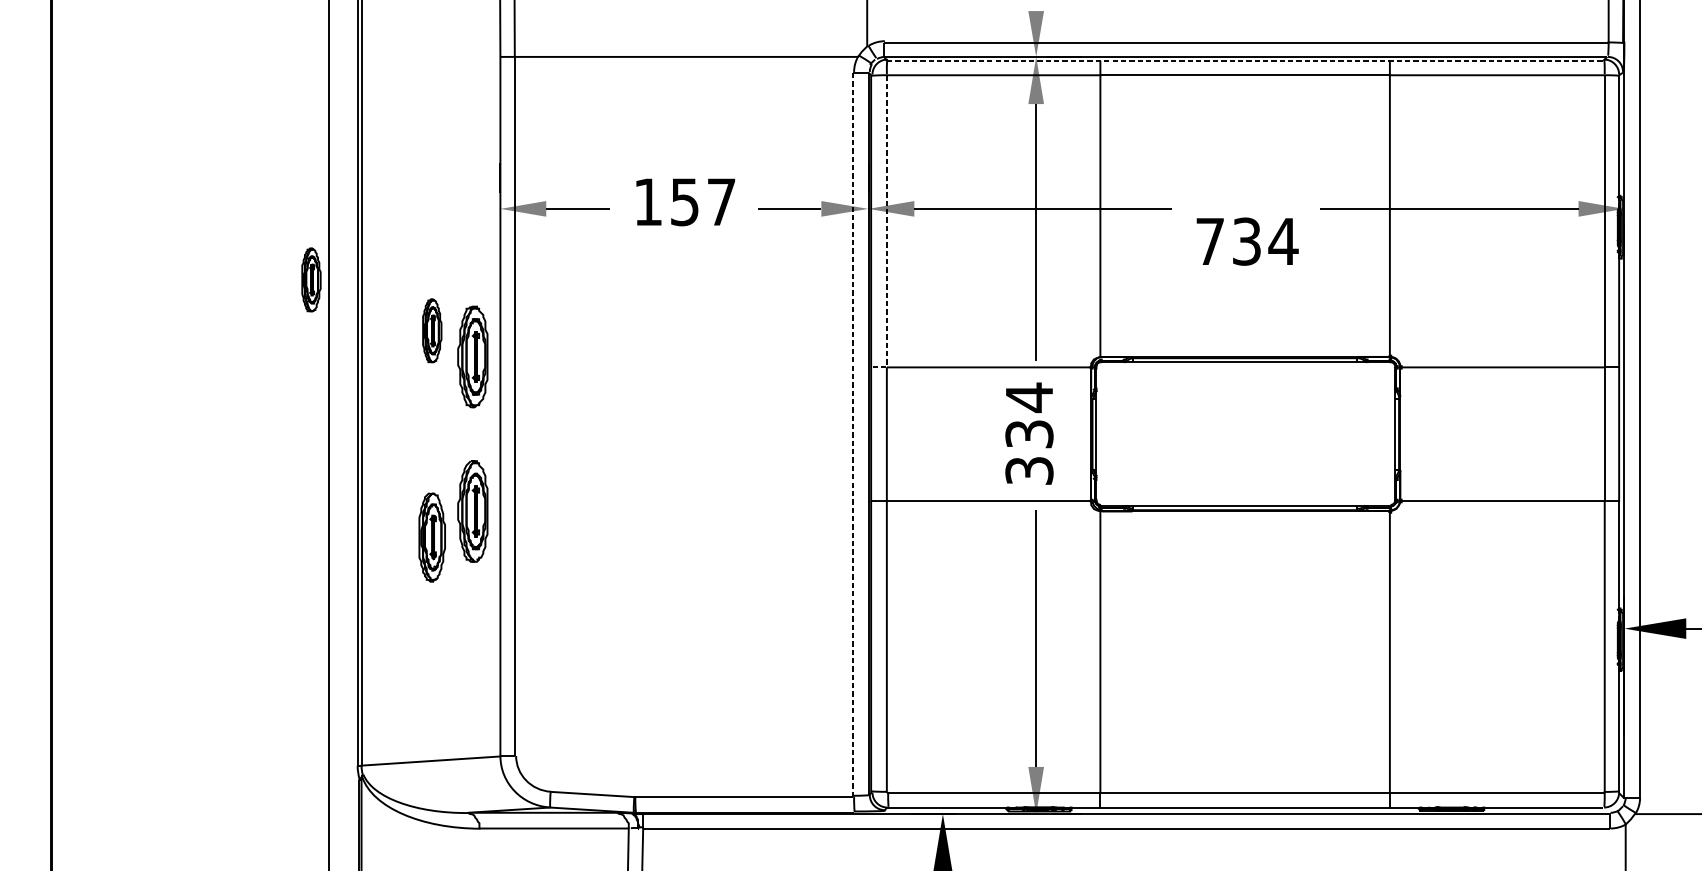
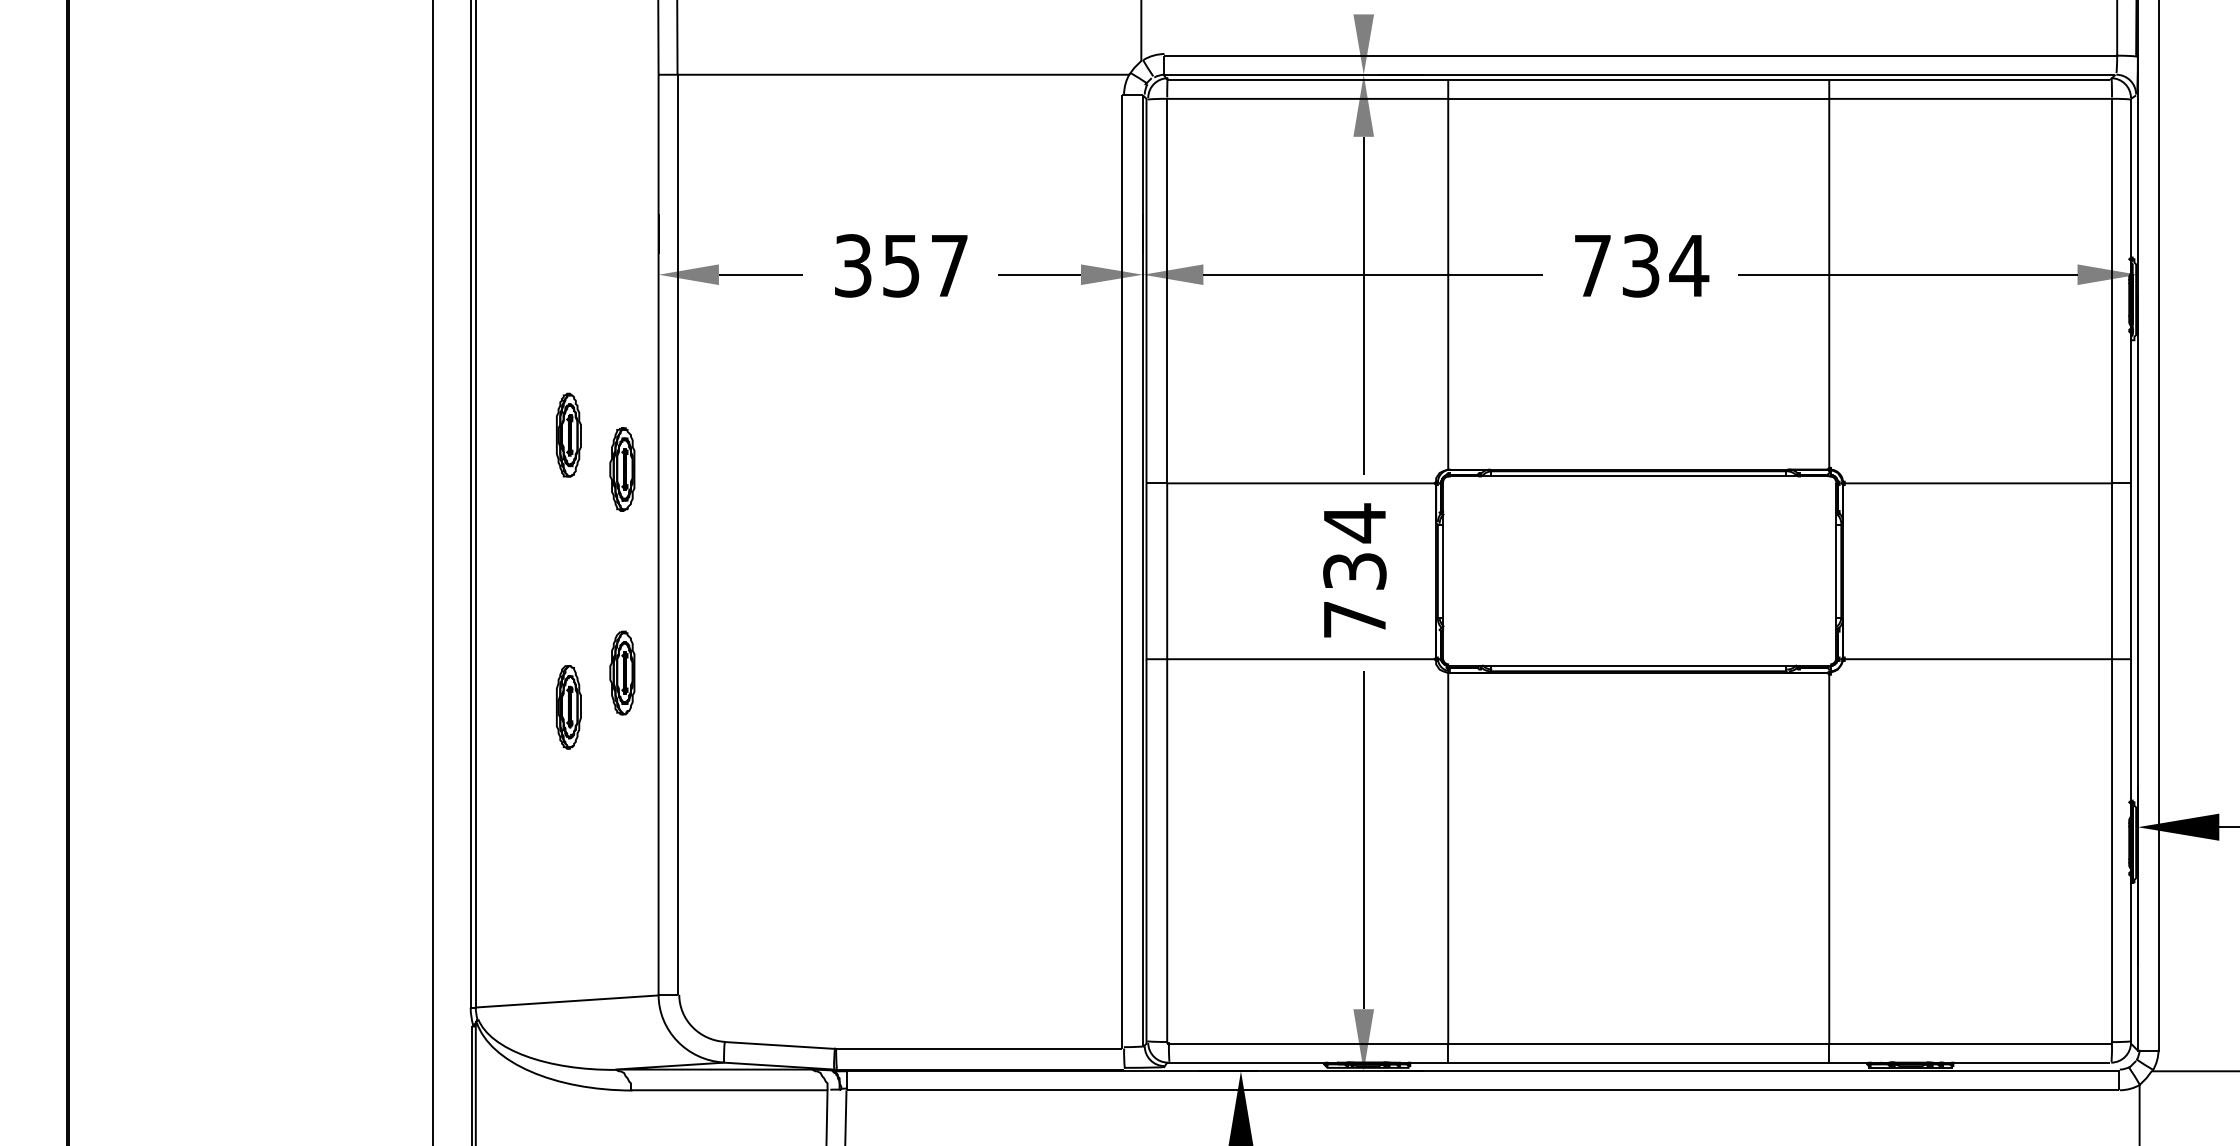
line: (1244, 60) -> (1638, 79), dashed -> solid
text: (648, 201) -> (853, 265), 157 -> 357
line: (887, 229) -> (1167, 302), dashed -> solid
text: (1247, 241) -> (1642, 265), moved
part: (311, 279) -> (409, 367), removed
part: (472, 356) -> (622, 469), size x0.62
line: (852, 435) -> (1122, 572), dashed -> solid
text: (1029, 470) -> (1354, 619), 334 -> 734
part: (472, 511) -> (622, 672), size x0.62
part: (431, 537) -> (568, 707), size x0.71

